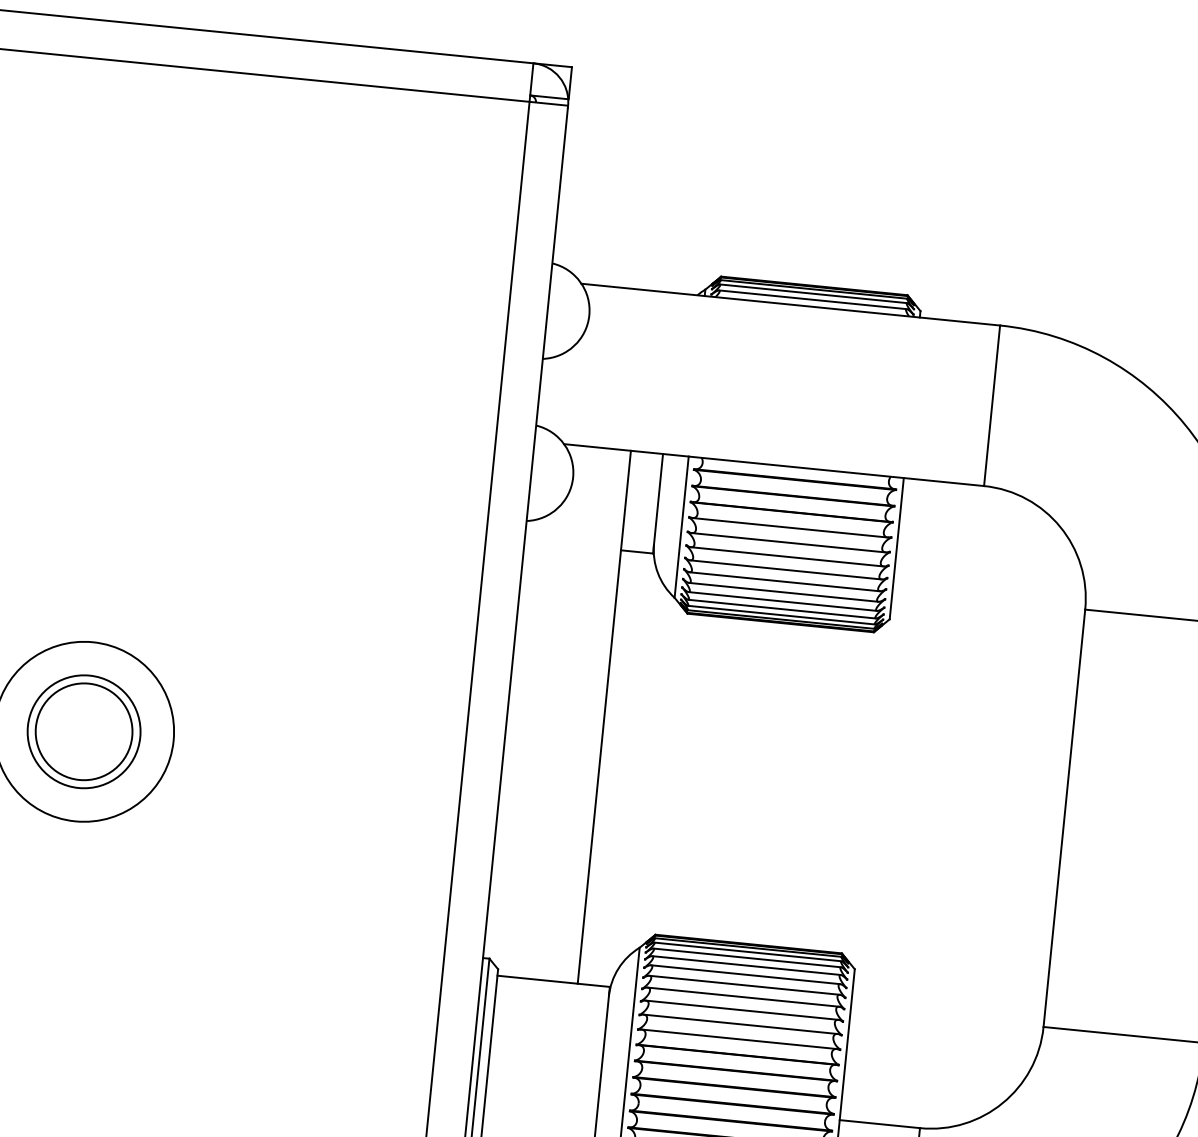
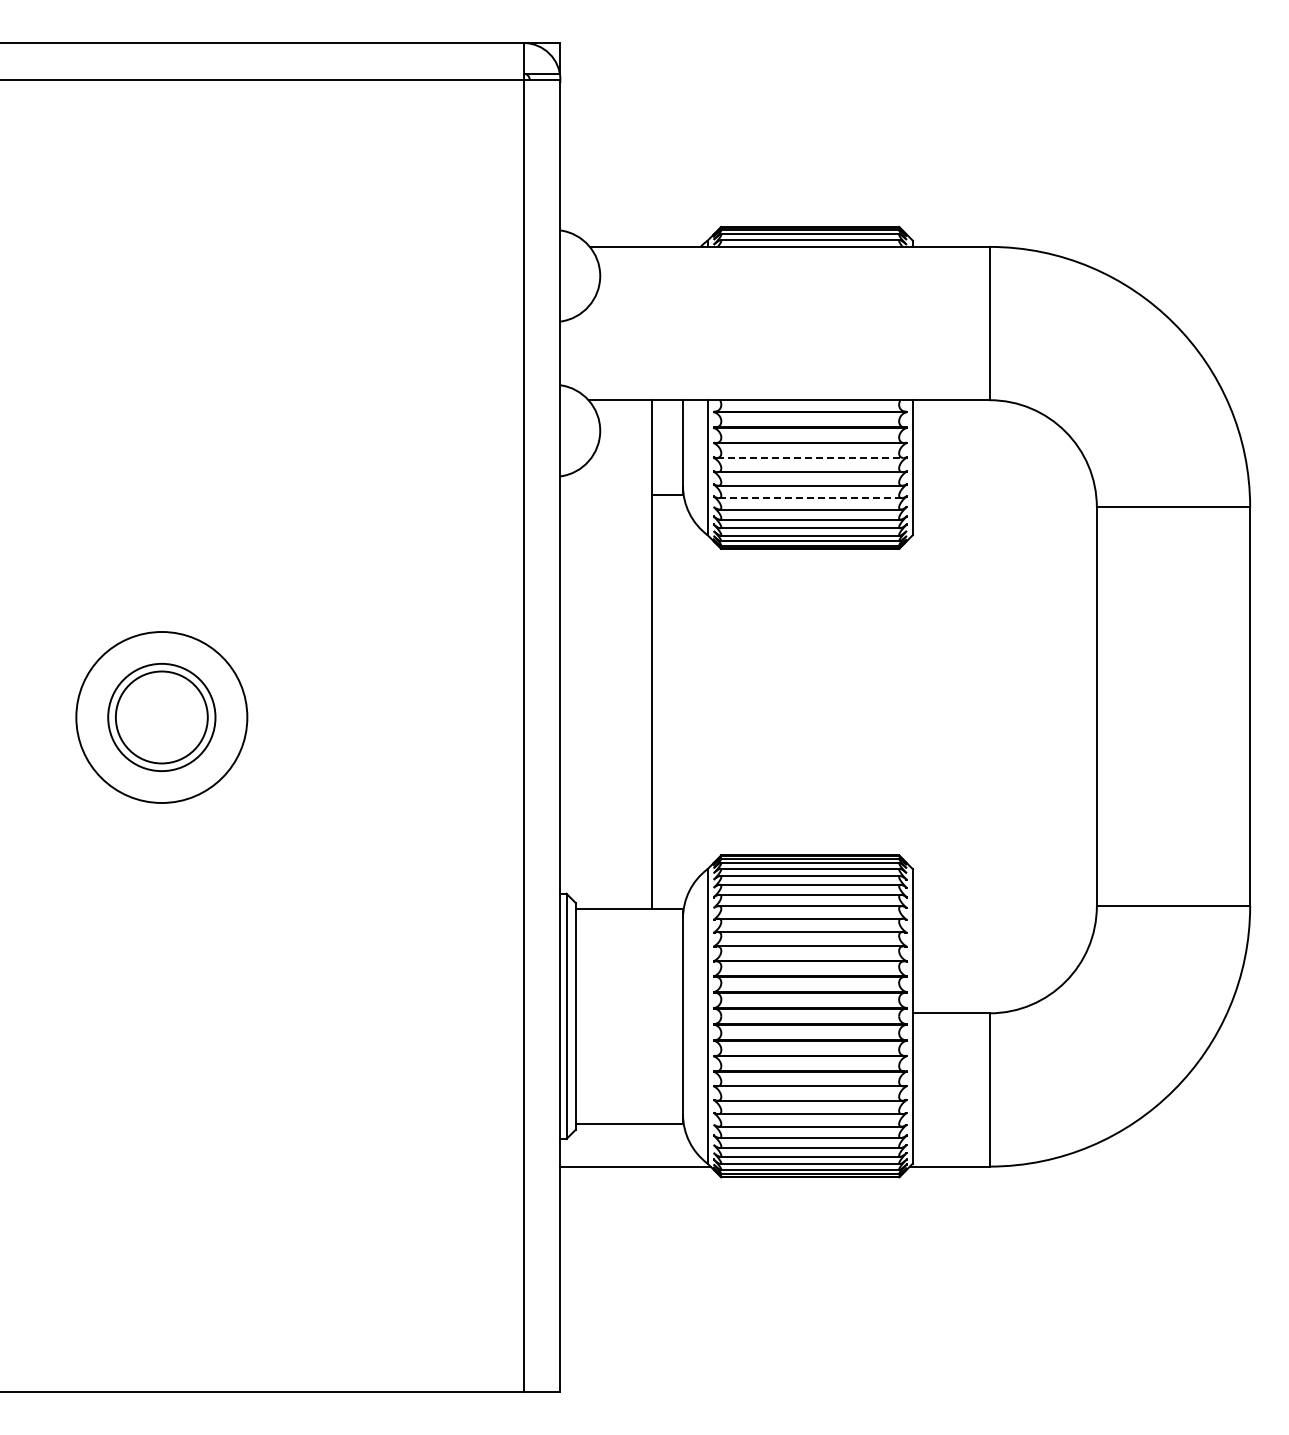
line: (790, 527) -> (810, 457), solid -> dashed
line: (786, 570) -> (810, 498), solid -> dashed

